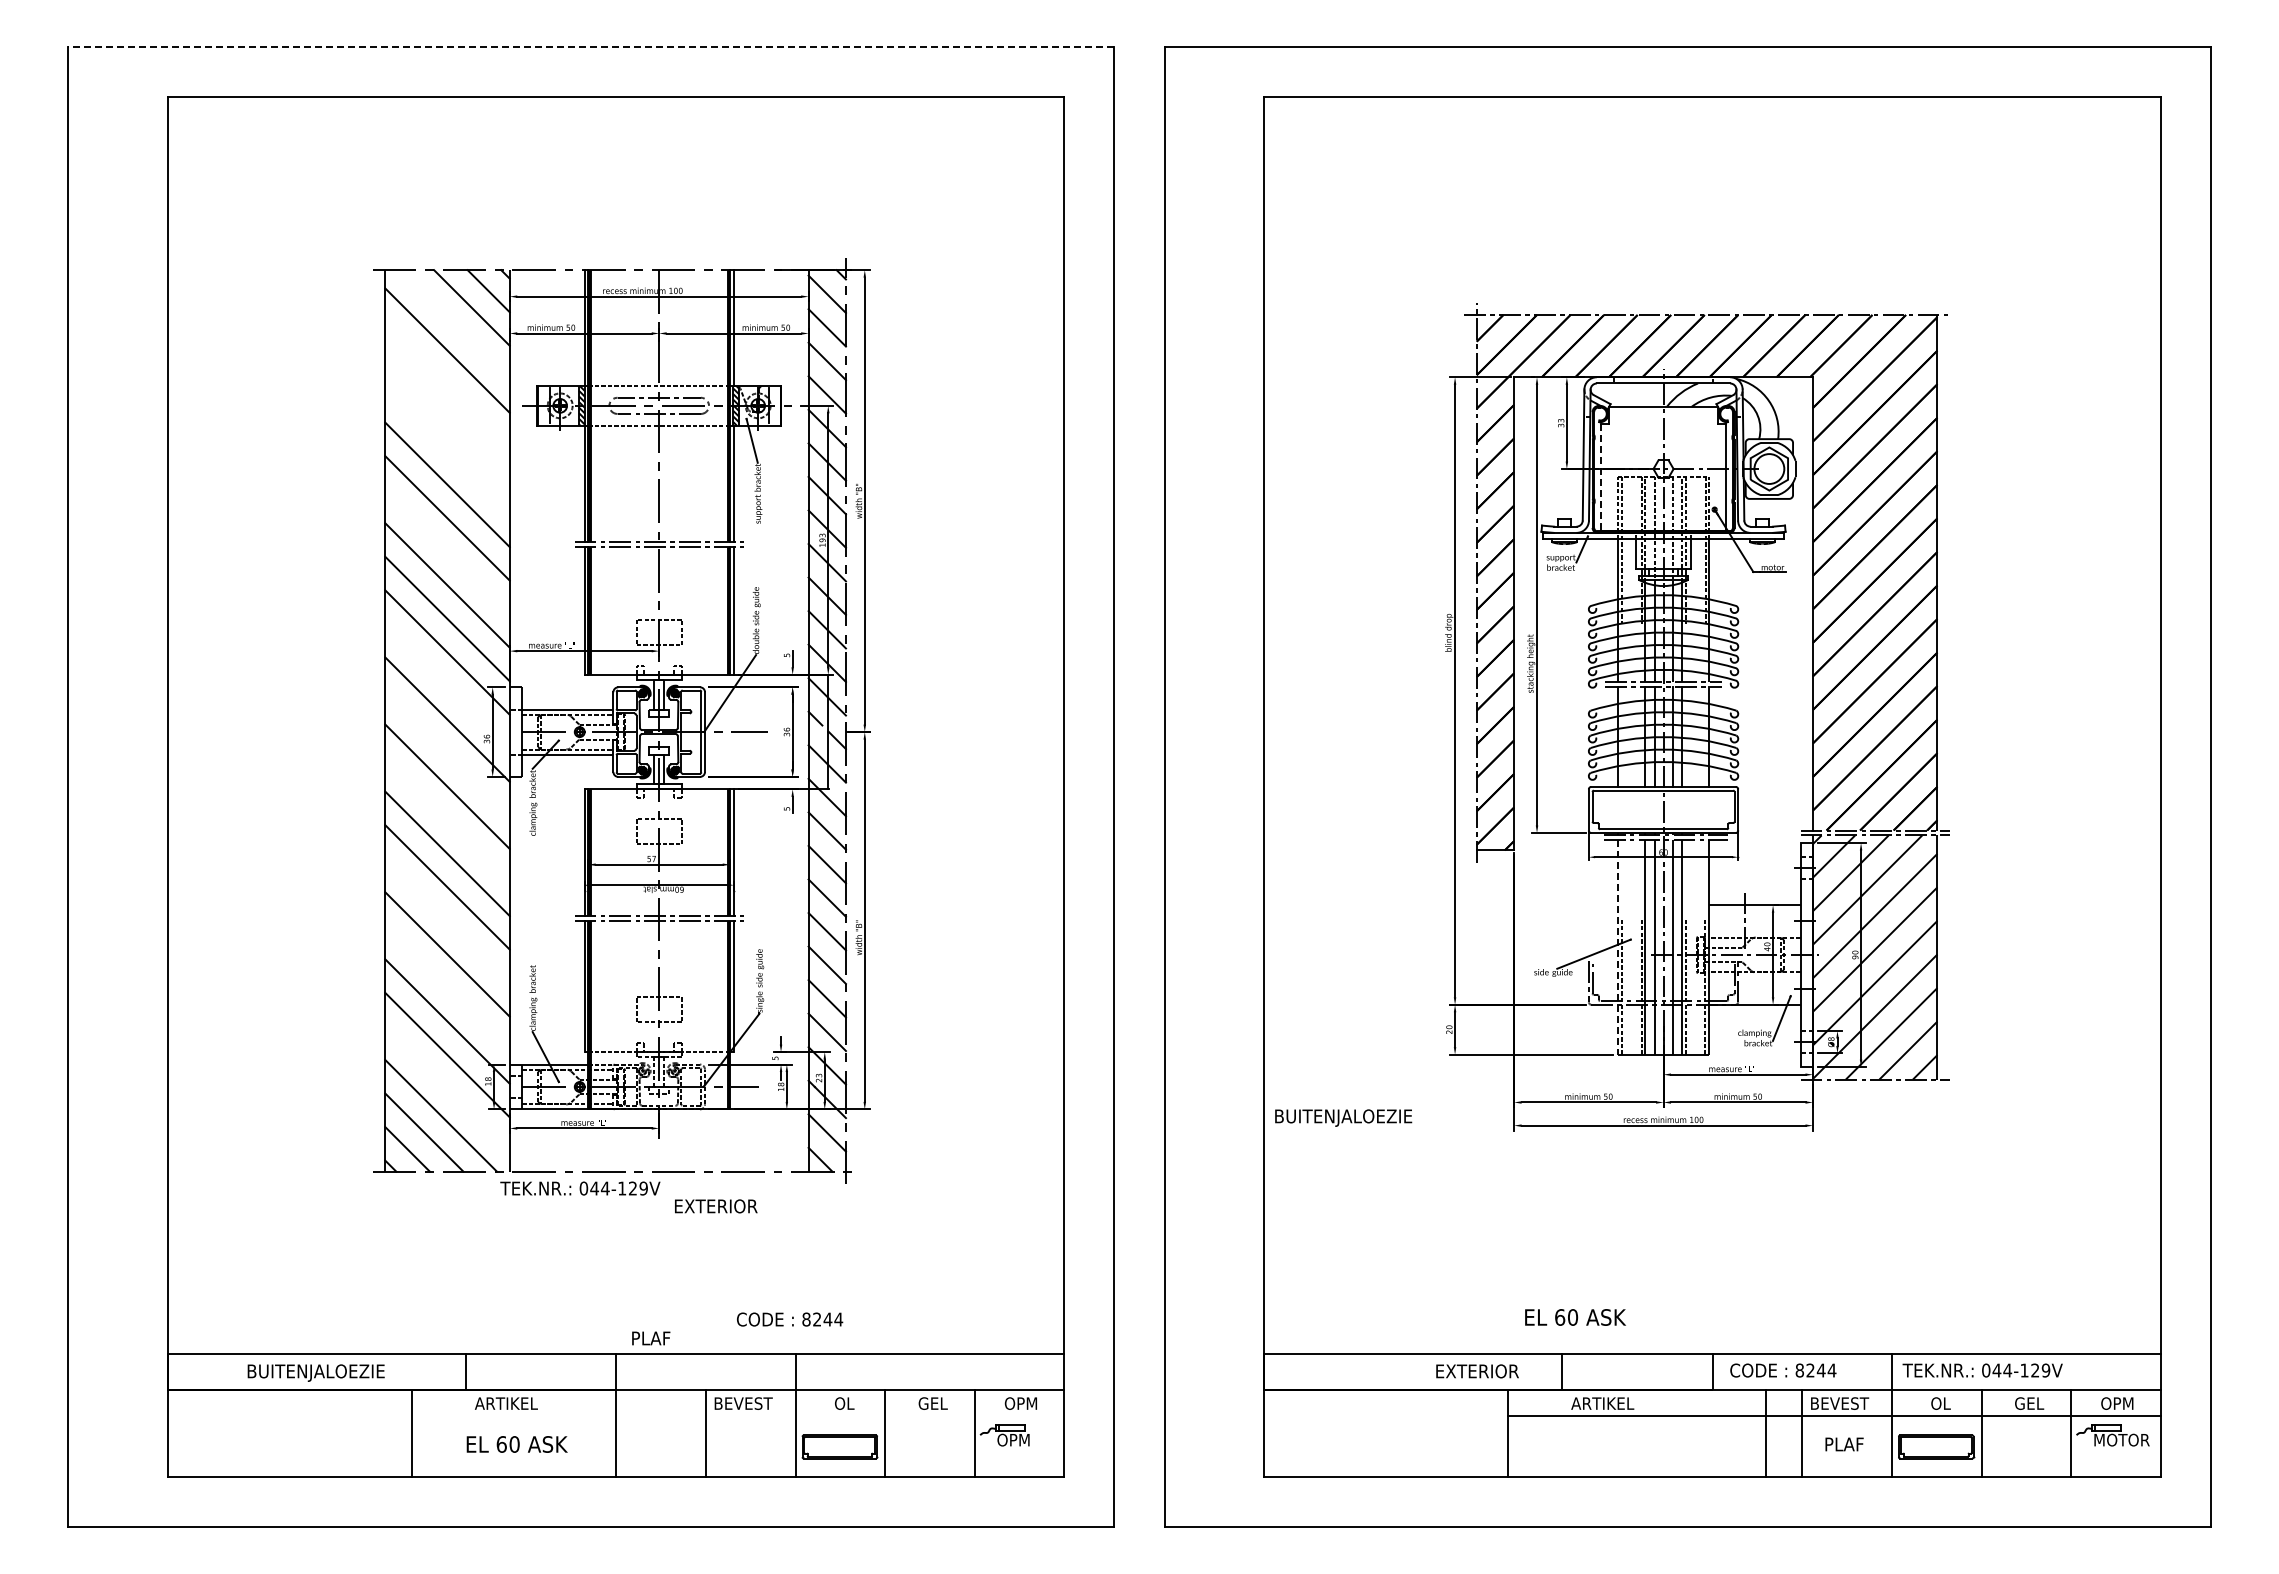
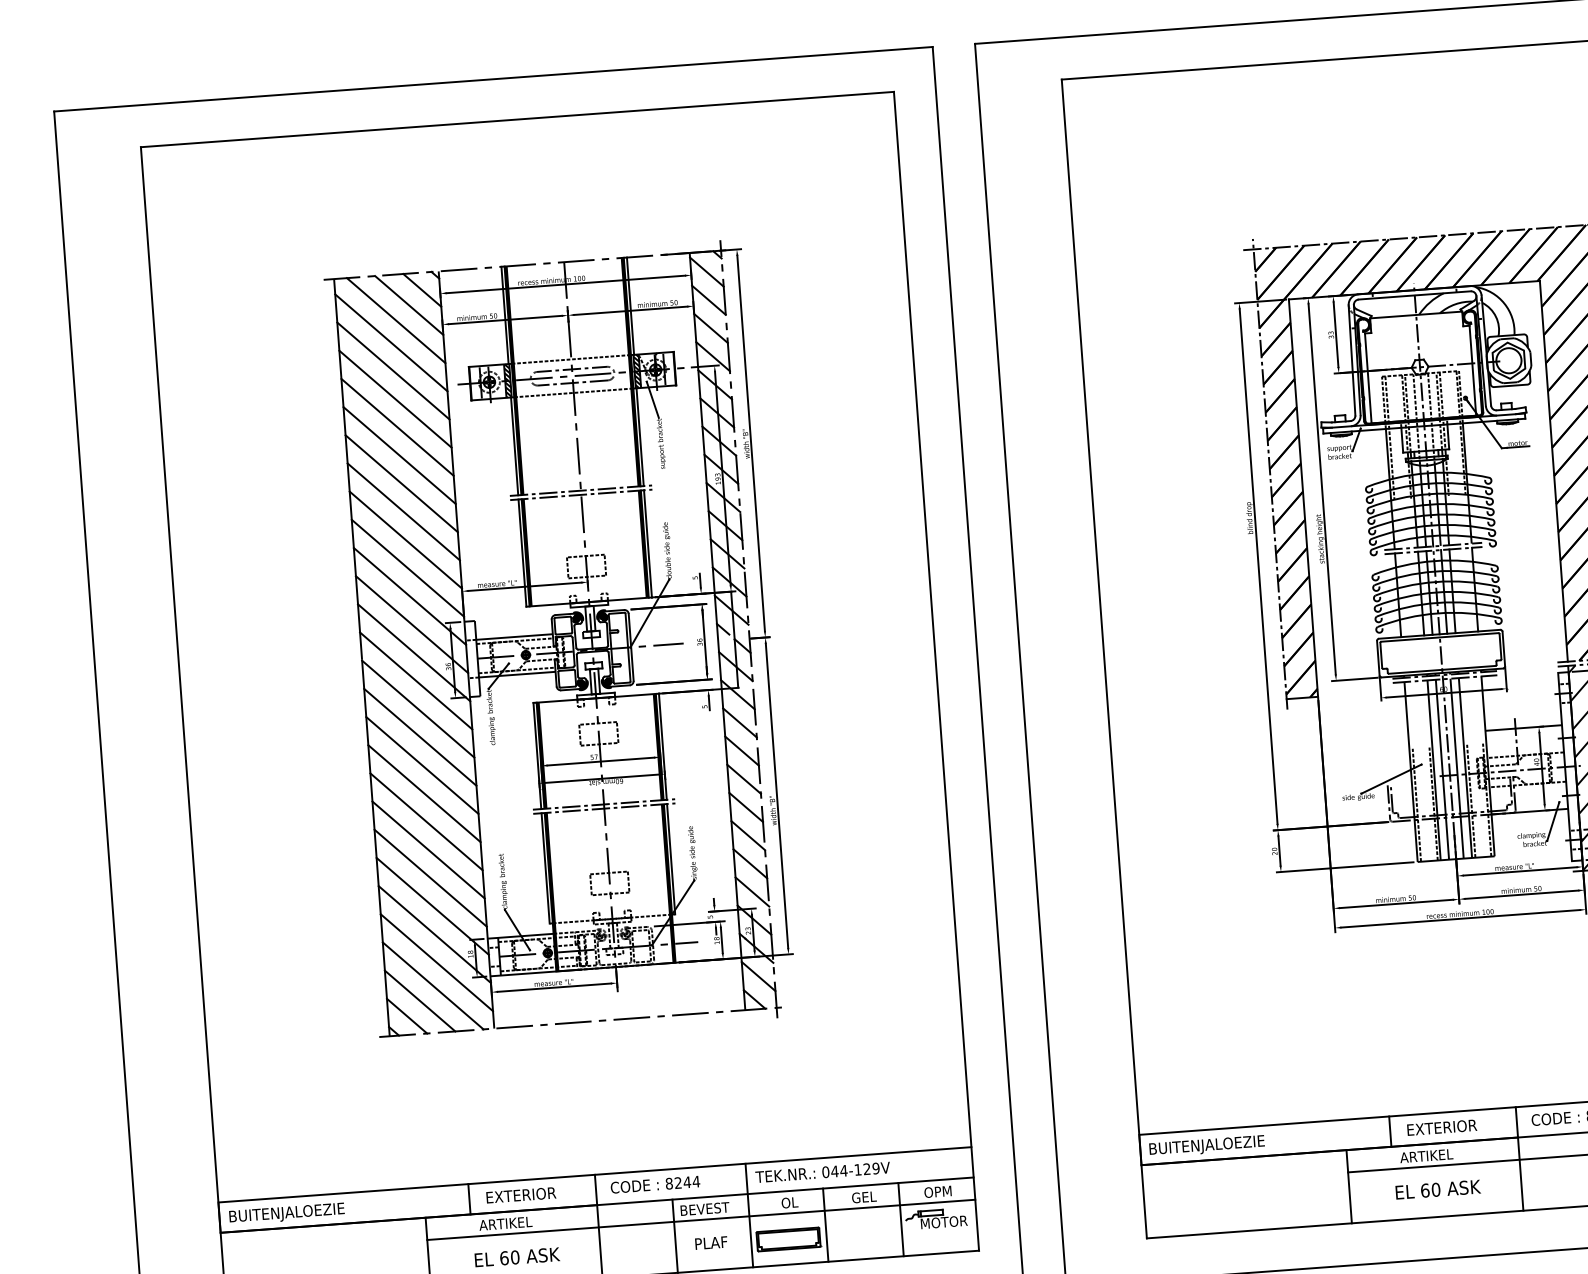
line: (591, 47) -> (493, 79), dashed -> solid
line: (454, 324) -> (395, 320), added
line: (447, 383) -> (393, 370), added
line: (447, 417) -> (395, 399), added
line: (447, 451) -> (397, 427), added
line: (1601, 477) -> (1368, 378), dashed -> solid
line: (447, 551) -> (403, 511), added
line: (447, 685) -> (412, 624), added
line: (447, 752) -> (416, 680), added
line: (447, 820) -> (420, 737), added
line: (447, 920) -> (426, 821), added
line: (1617, 948) -> (1410, 772), dashed -> solid
line: (447, 987) -> (430, 877), added
line: (447, 1088) -> (436, 962), added
text: (1343, 1117) -> (1206, 1145), moved
text: (580, 1188) -> (822, 1172), moved
text: (716, 1206) -> (521, 1195), moved
text: (1575, 1317) -> (1438, 1189), moved
text: (790, 1319) -> (655, 1184), moved
text: (651, 1338) -> (711, 1243), moved
text: (1477, 1371) -> (1442, 1127), moved
text: (315, 1372) -> (286, 1213), moved
line: (738, 1416) -> (701, 1220), added
line: (1765, 1432) -> (1520, 1173), moved
text: (1025, 1439) -> (943, 1221), OPM -> MOTOR

